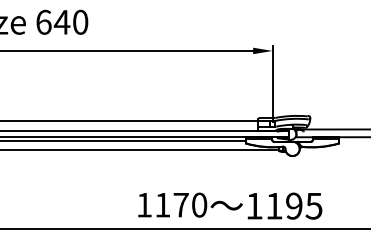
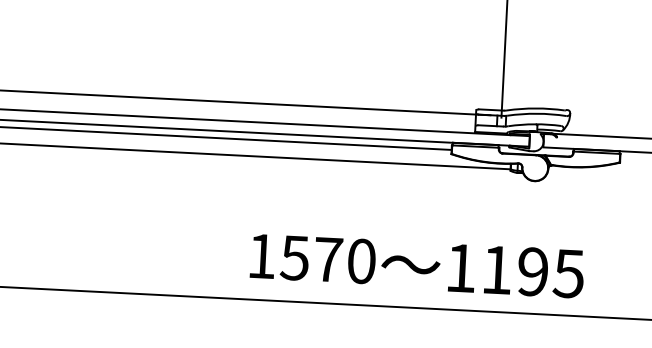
text: (162, 205) -> (294, 258), 1170 -> 1570

